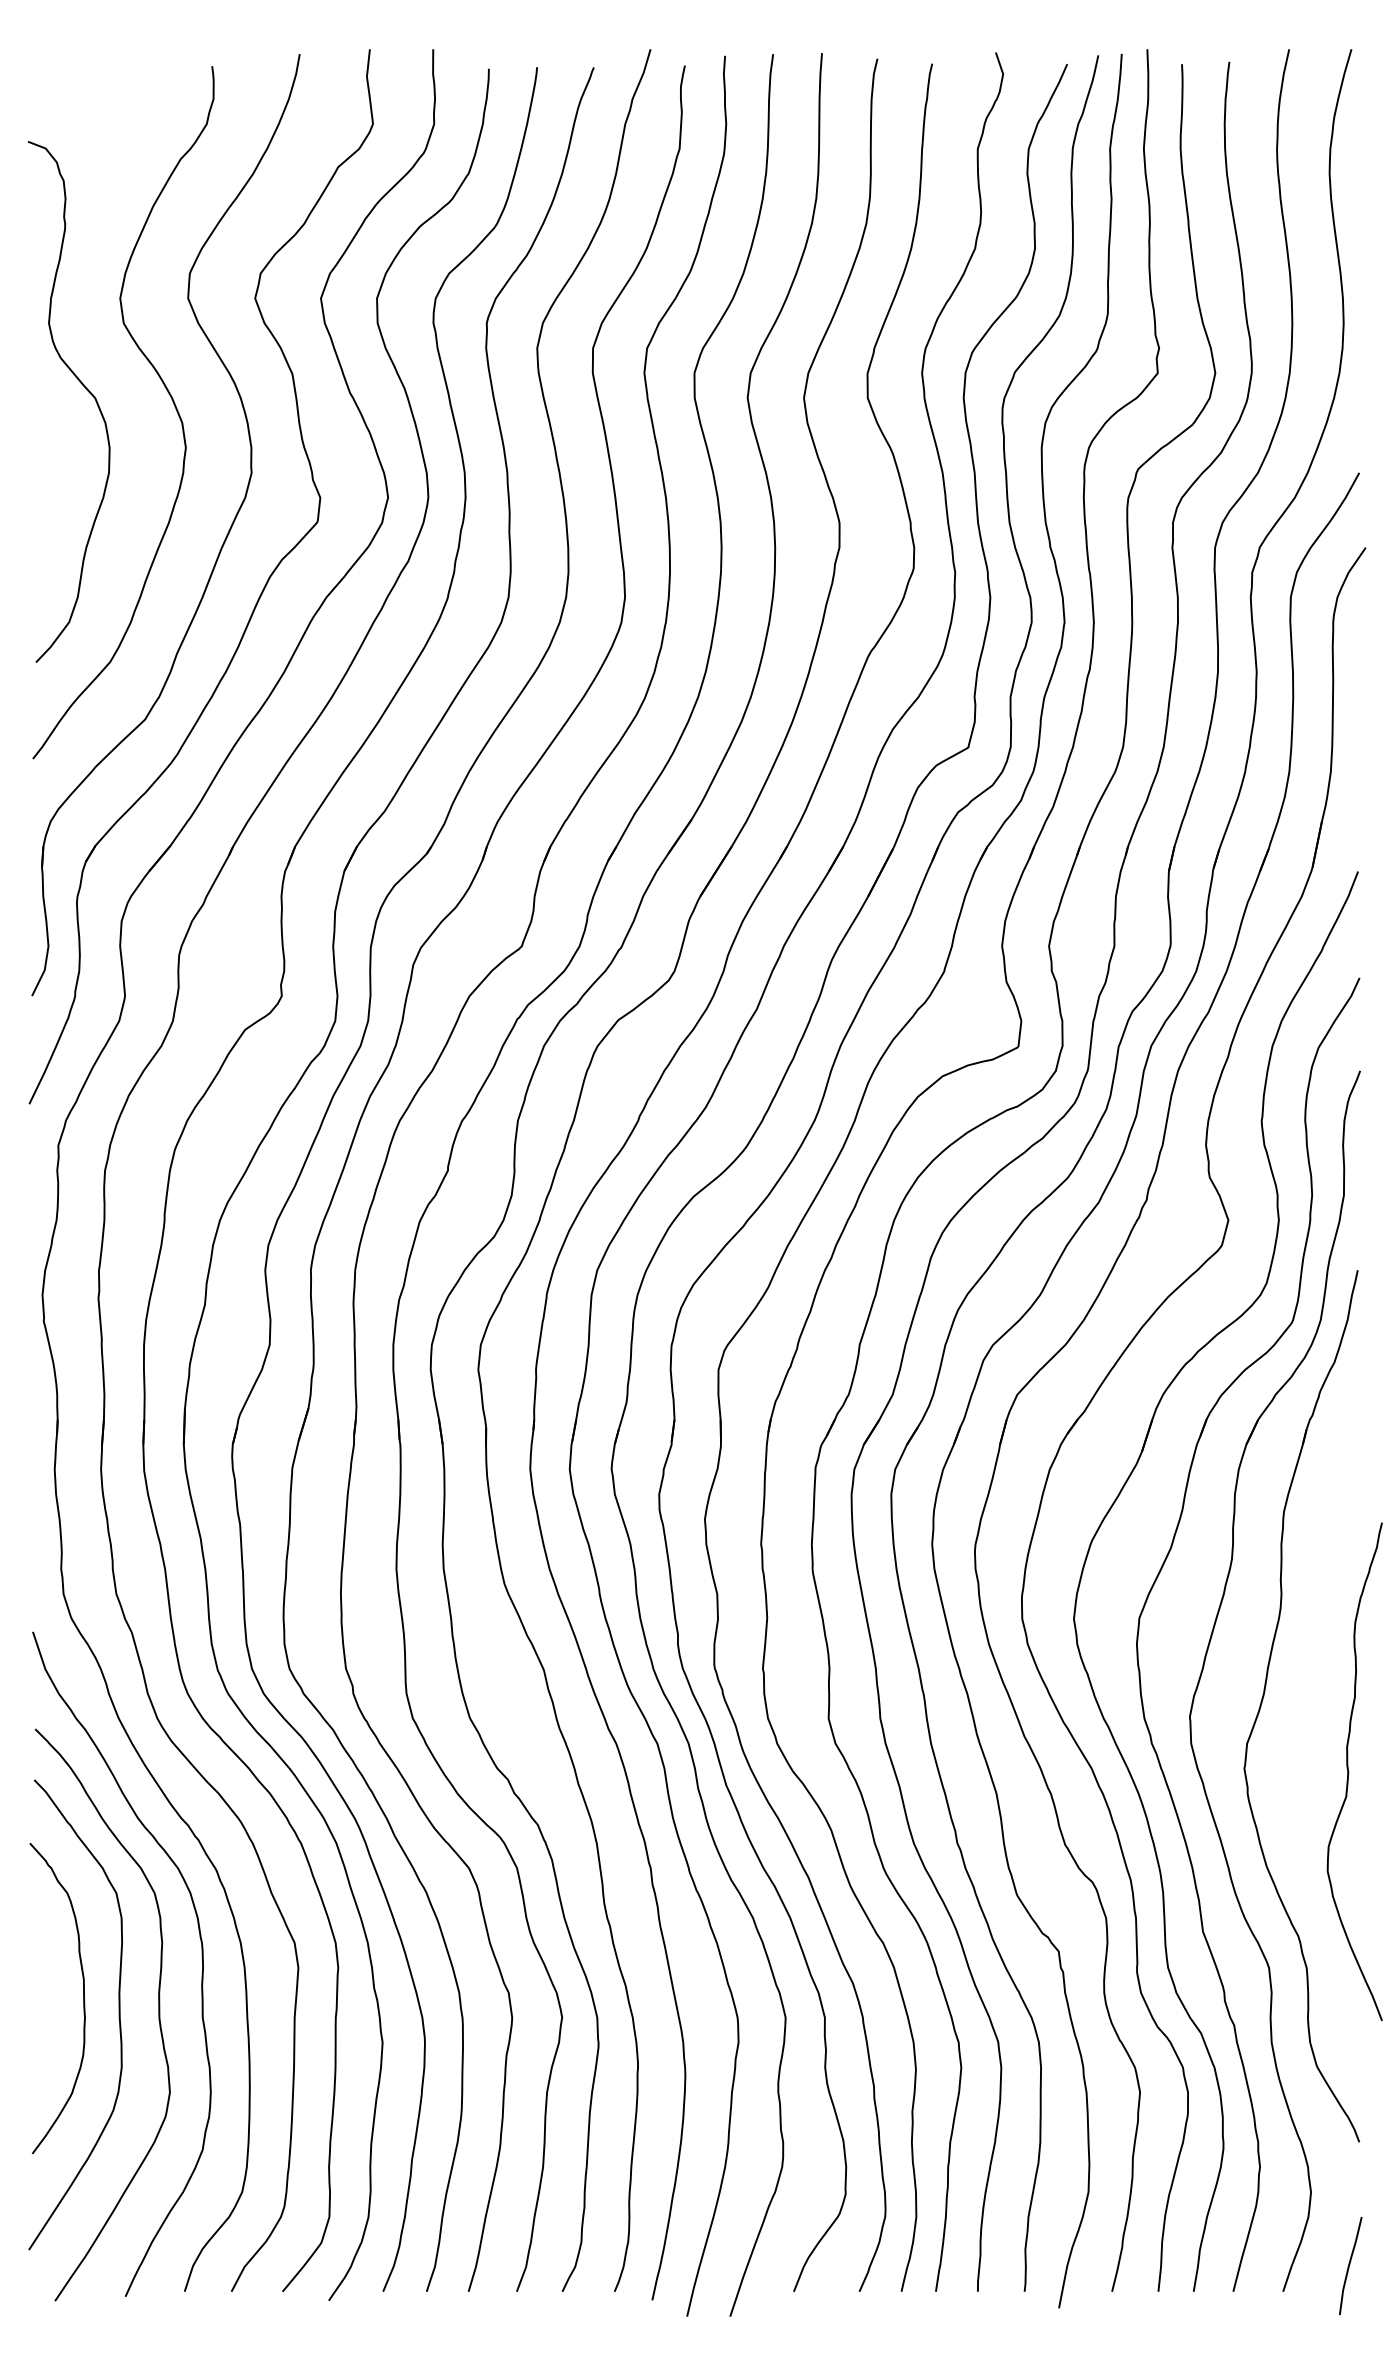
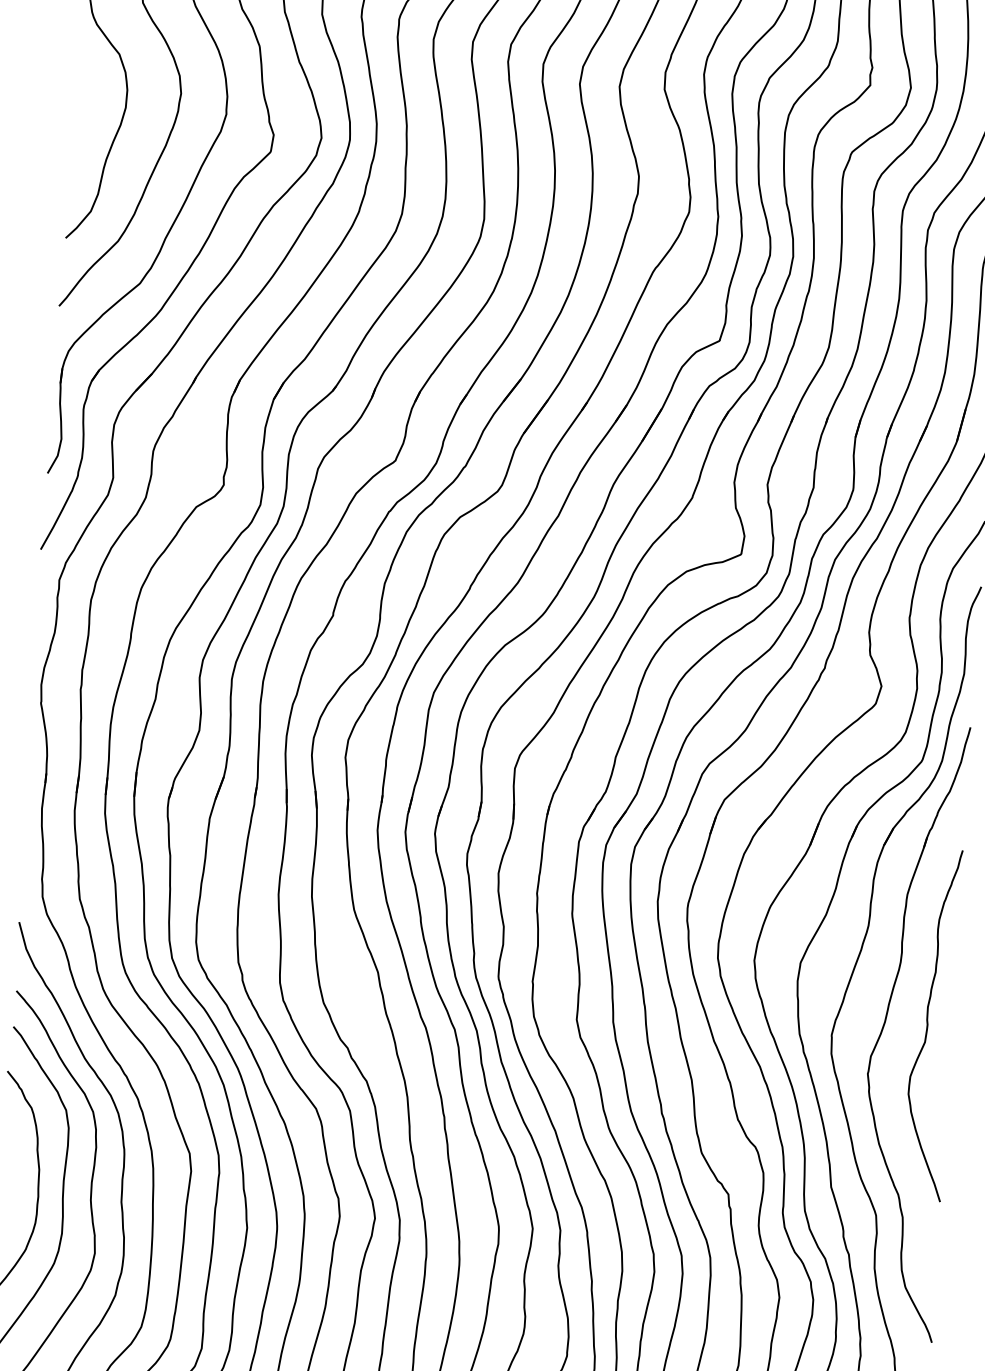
curve: (1349, 1771) -> (928, 1024), moved

